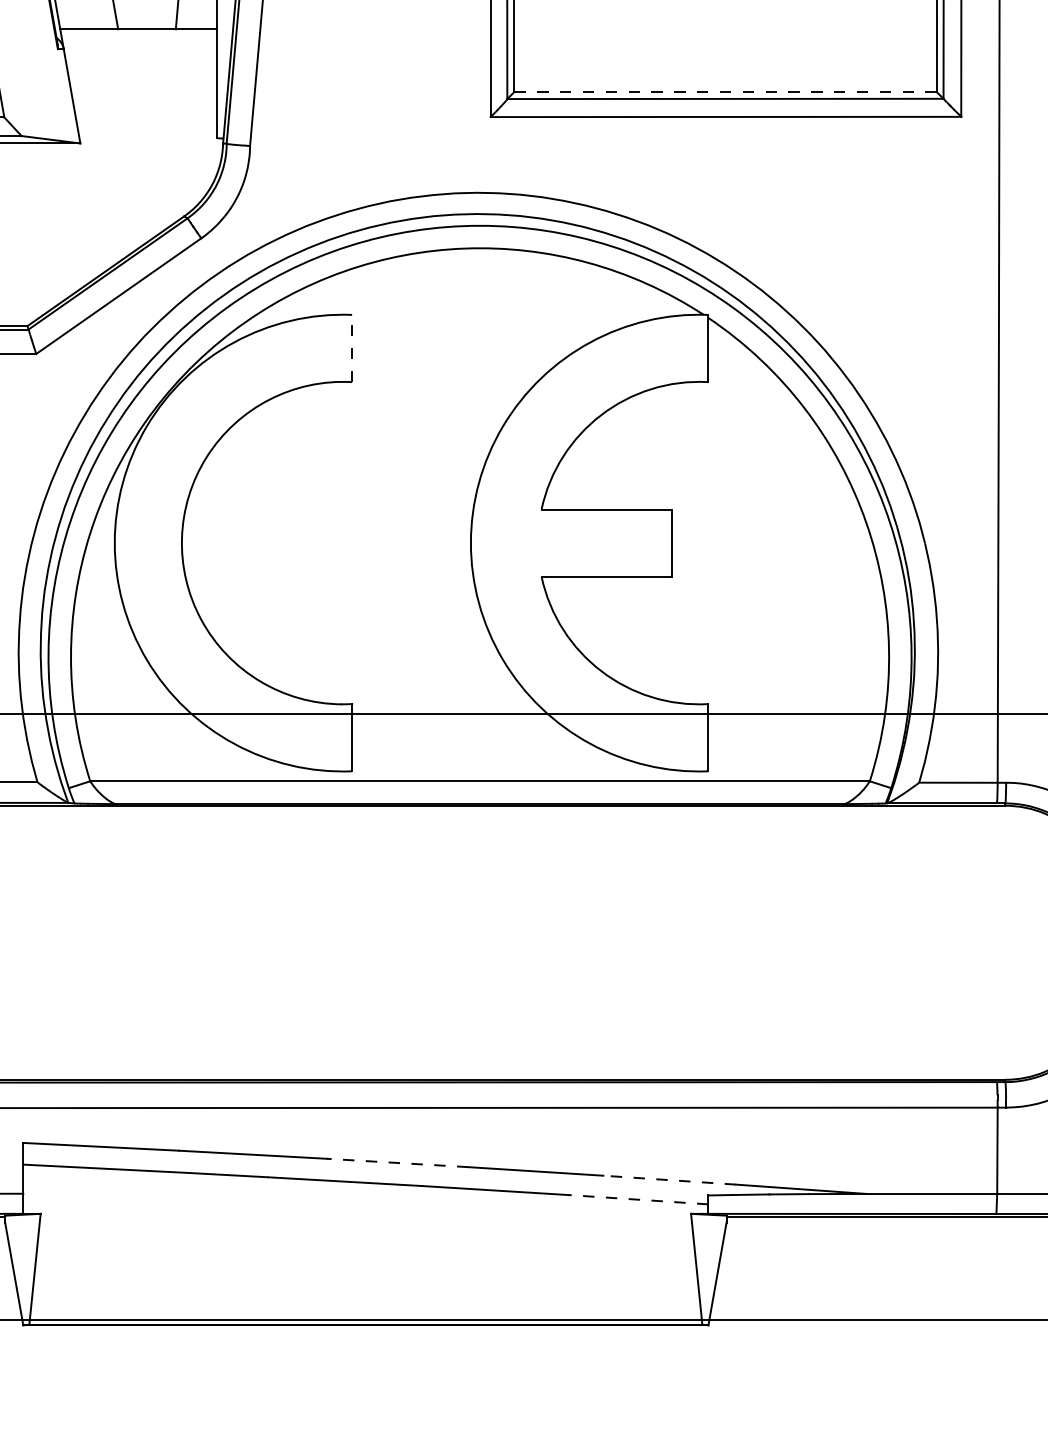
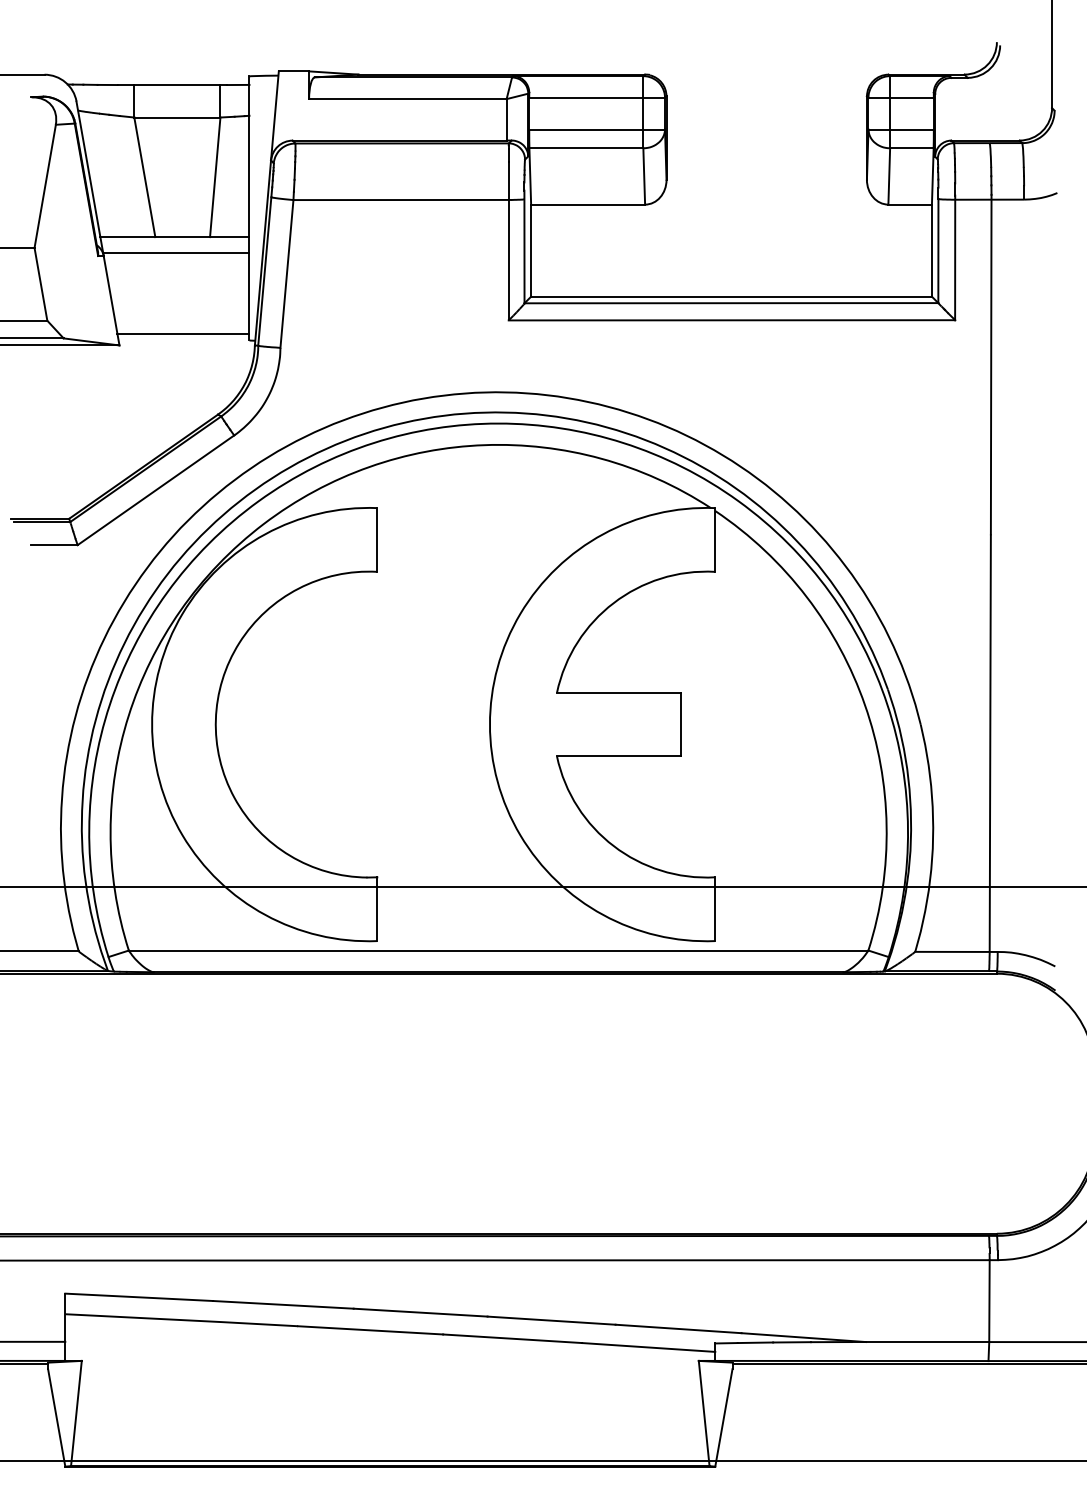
line: (140, 46) -> (176, 253), added
line: (726, 91) -> (732, 296), dashed -> solid
line: (147, 130) -> (183, 333), added
line: (352, 349) -> (377, 540), dashed -> solid
line: (397, 1162) -> (420, 1312), dashed -> solid
line: (669, 1179) -> (678, 1328), dashed -> solid
line: (638, 1199) -> (648, 1347), dashed -> solid

